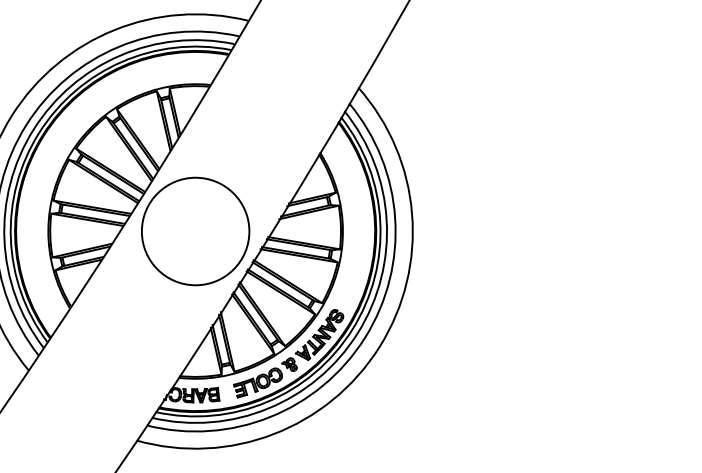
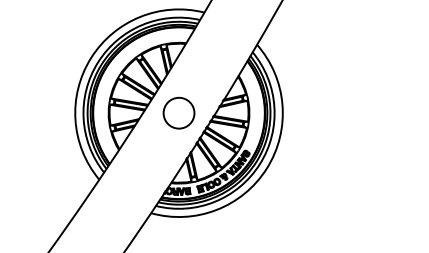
circle: (194, 229) -> (178, 112), size x0.6

